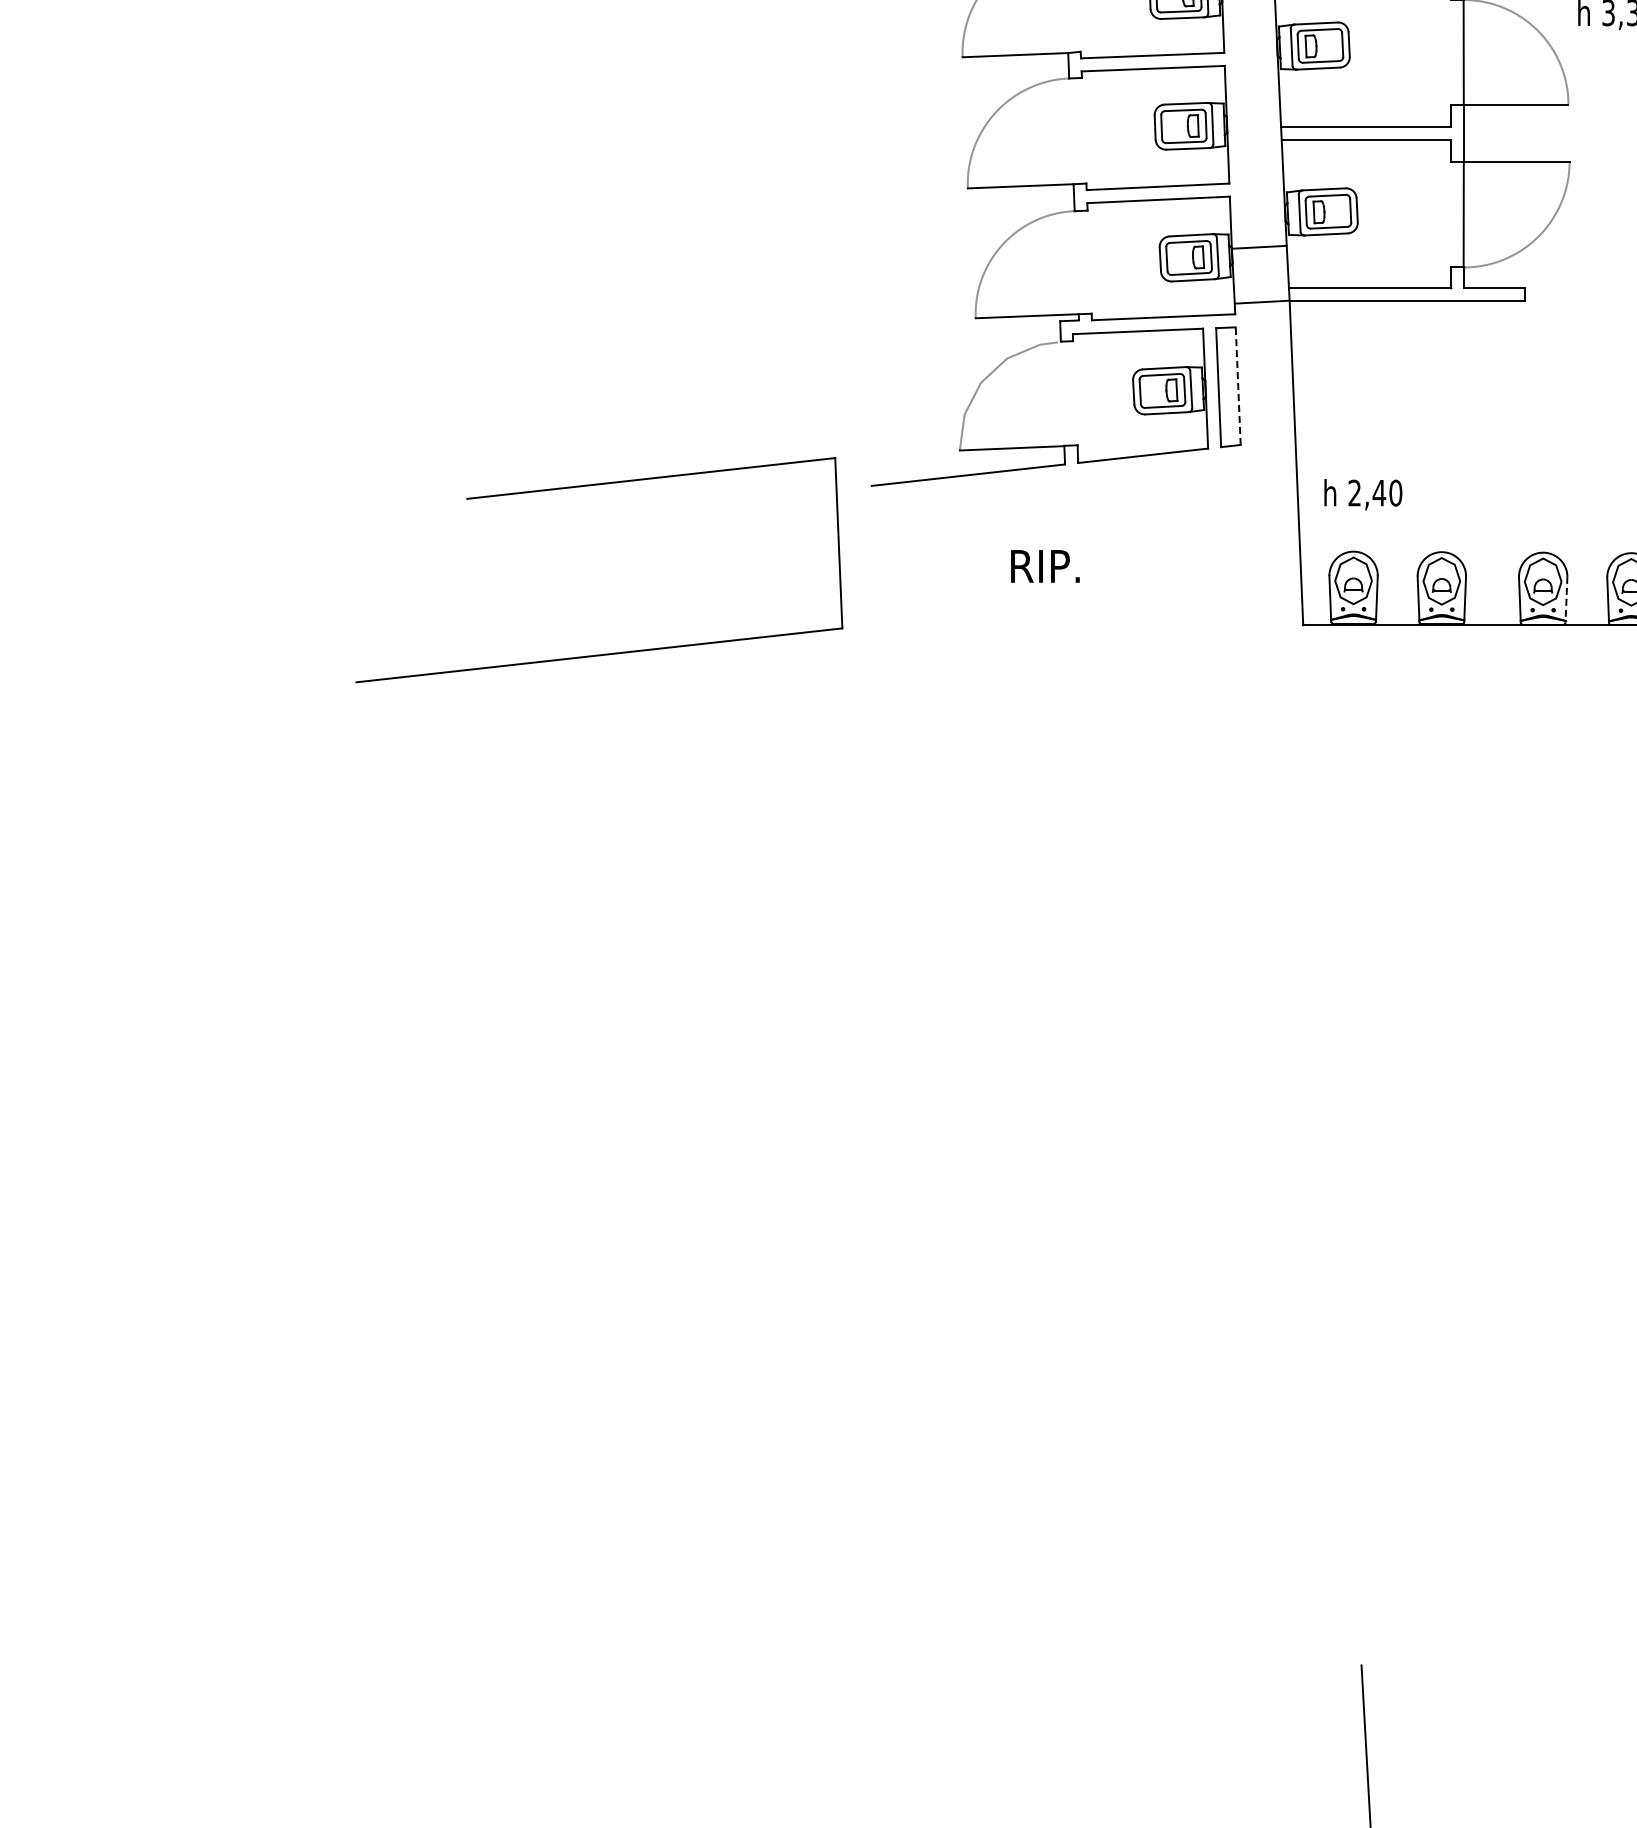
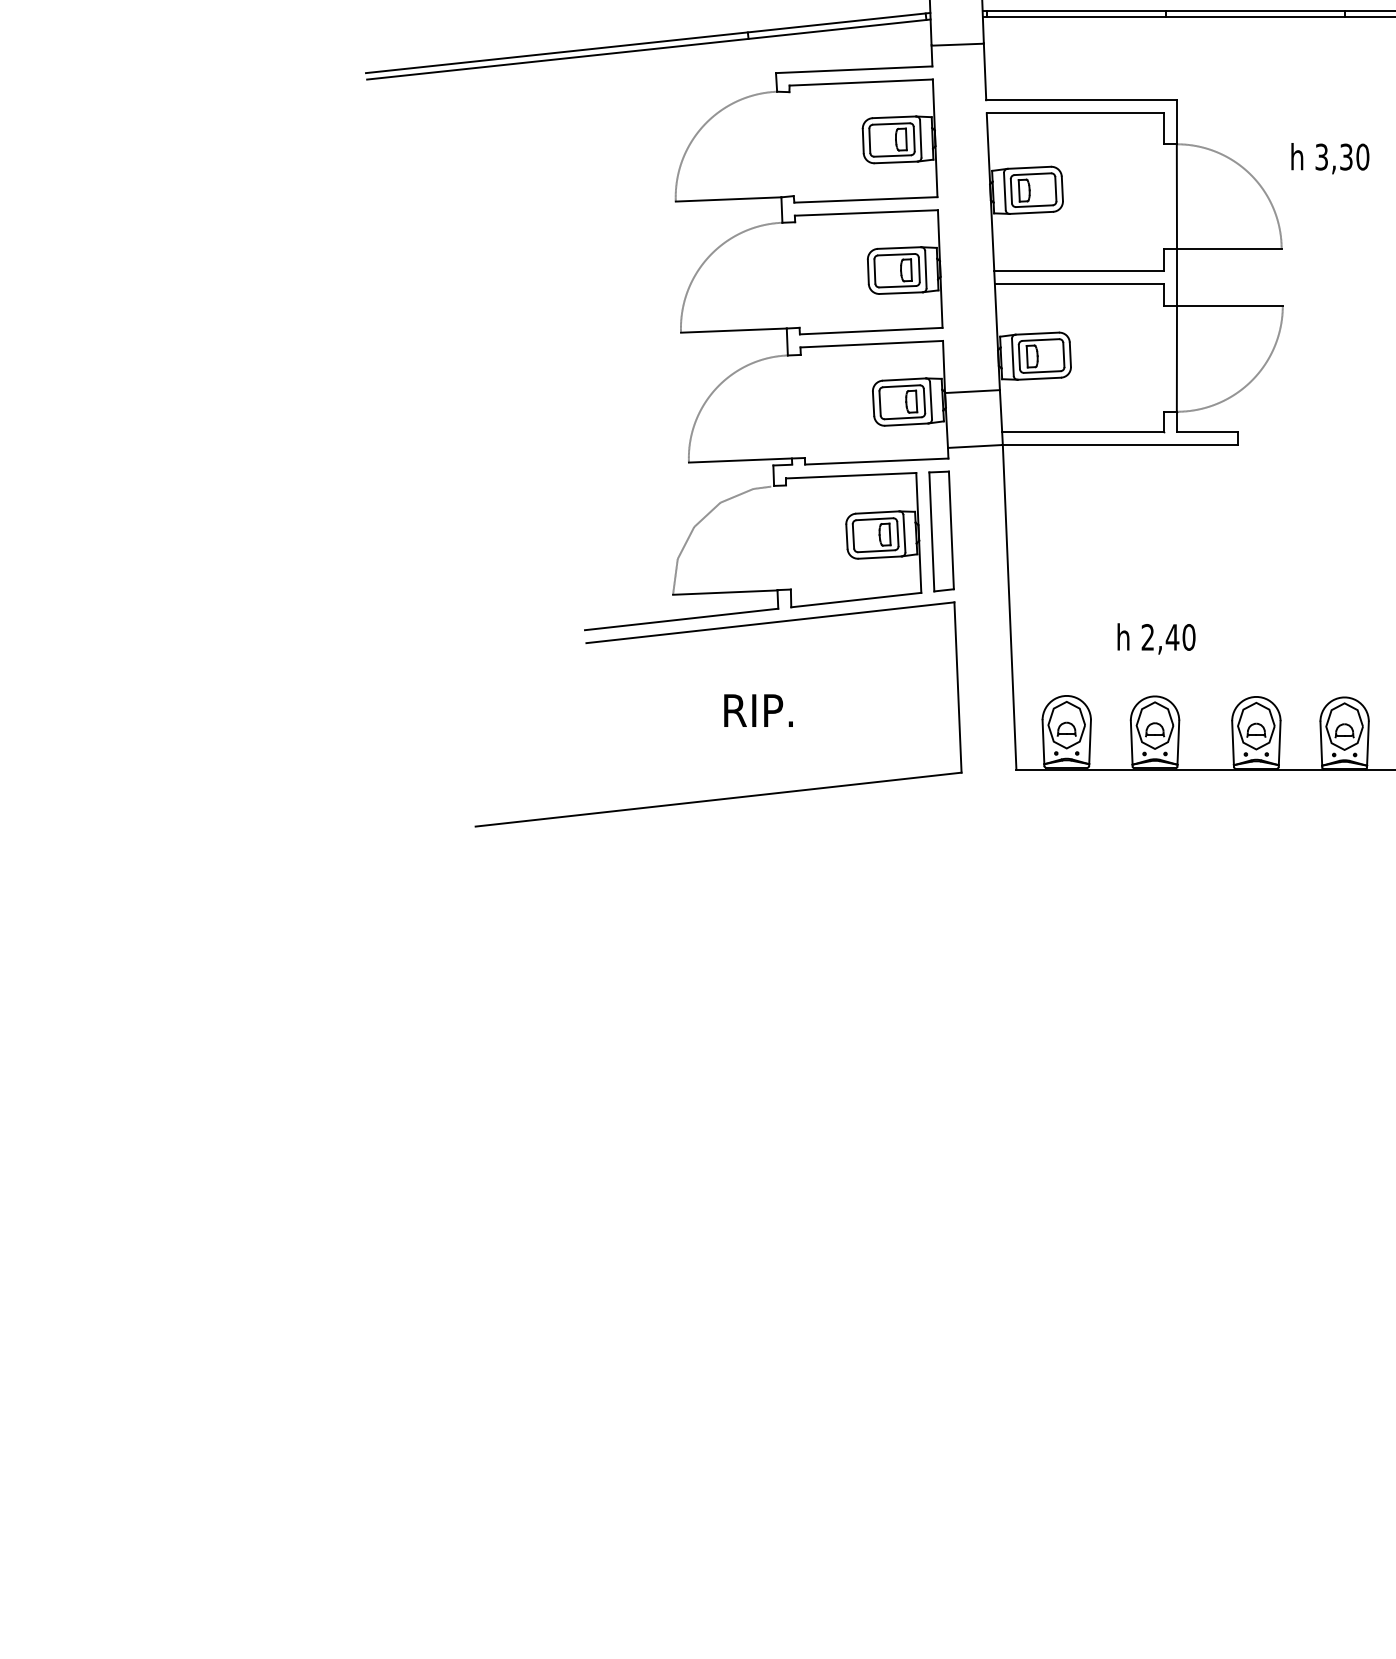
line: (1238, 386) -> (951, 530), dashed -> solid
text: (1363, 494) -> (1156, 638), moved
line: (1566, 599) -> (1279, 743), dashed -> solid
part: (604, 653) -> (723, 797), moved

